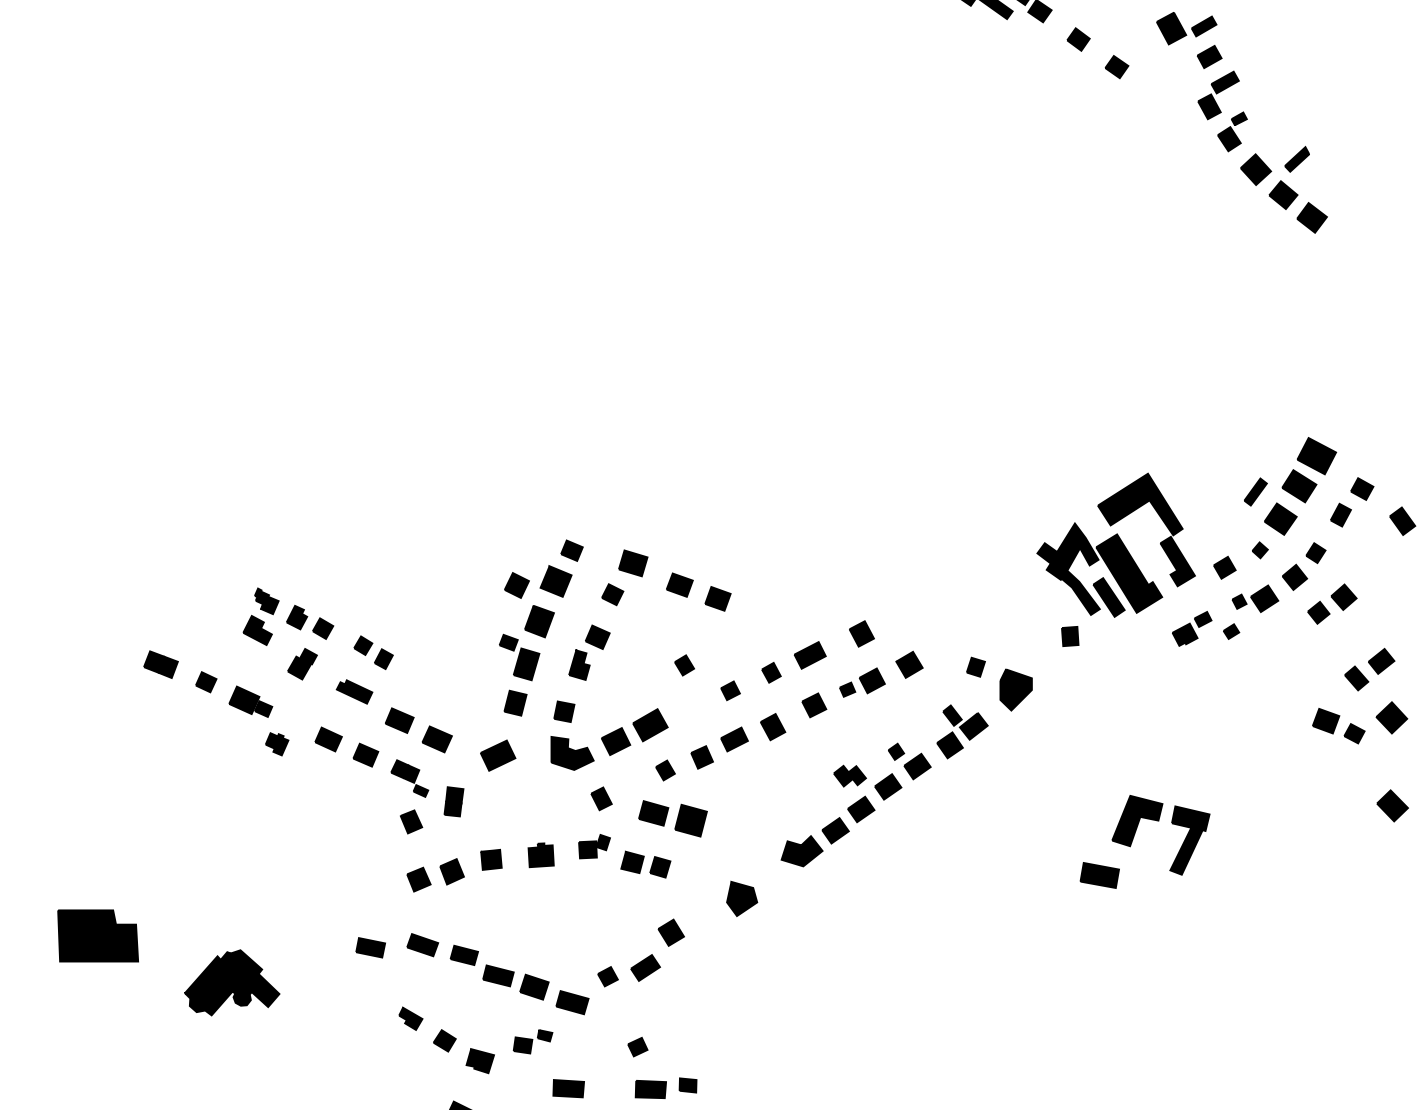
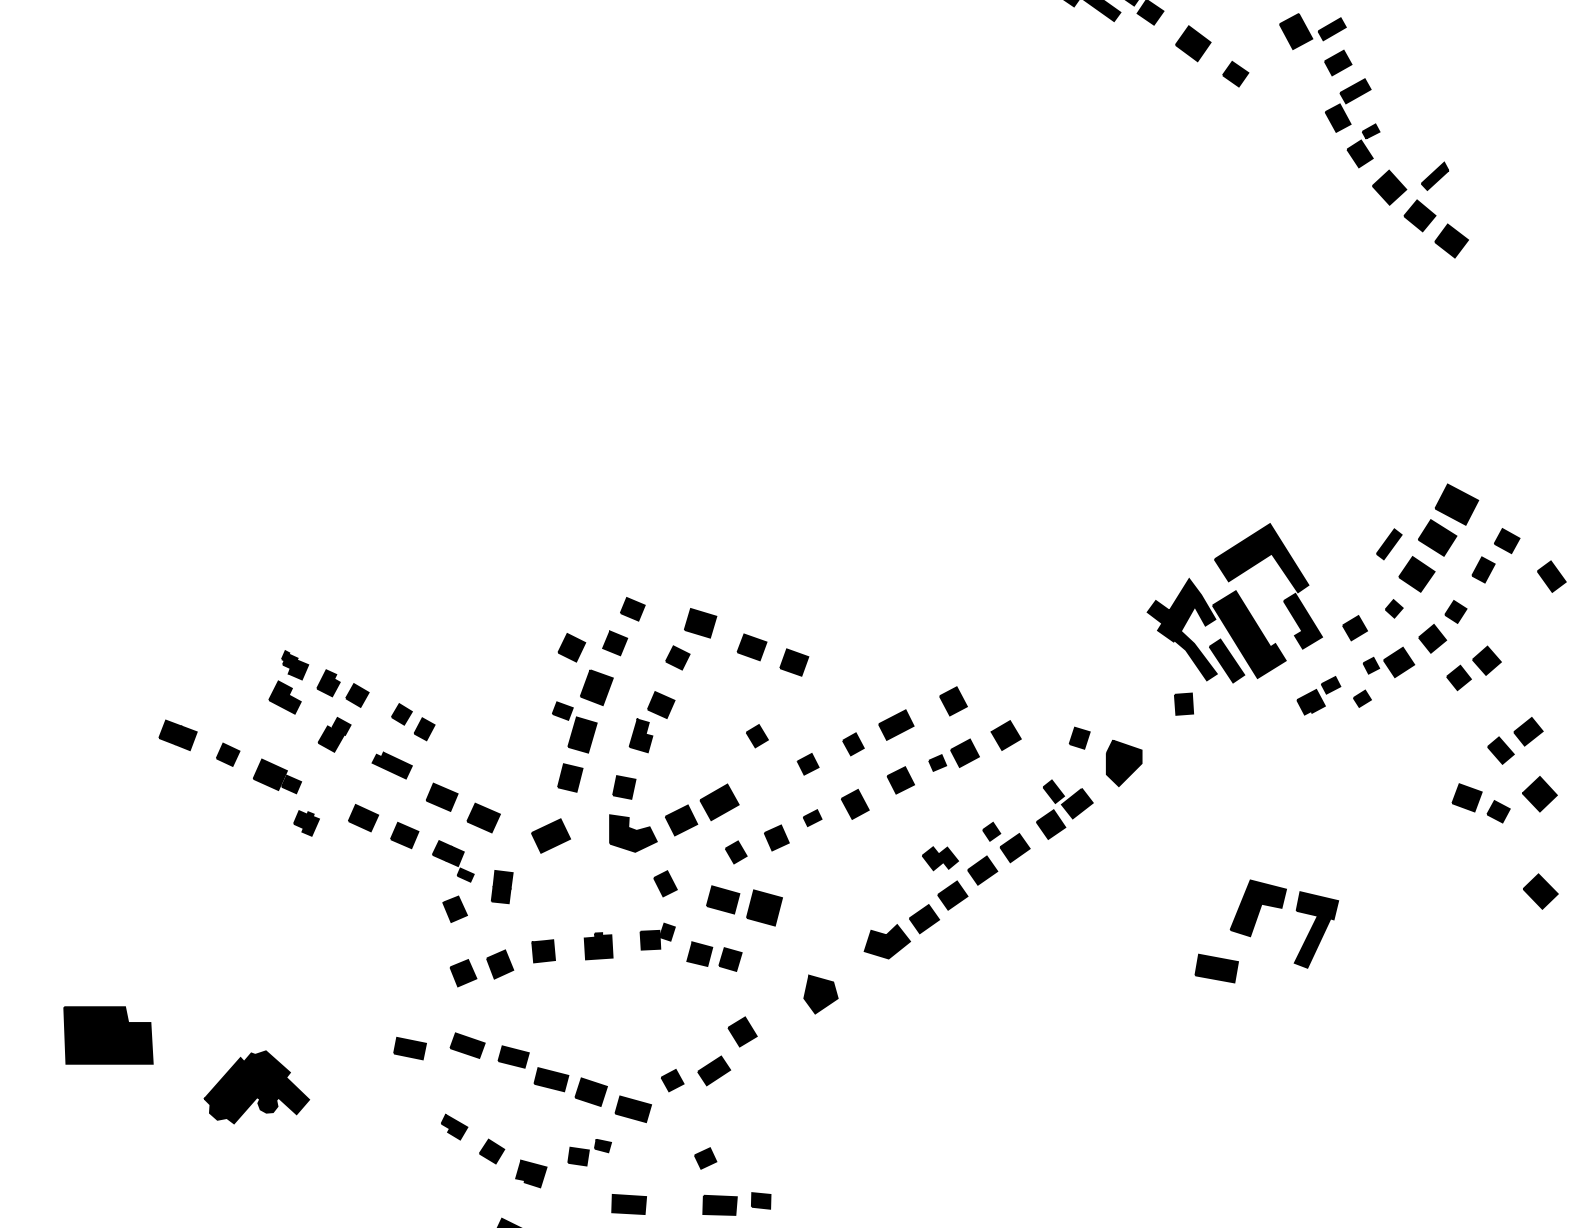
part: (1078, 39) -> (1193, 43), size x1.4
part: (555, 581) -> (614, 643), size x0.7
part: (734, 739) -> (812, 818), size x0.6

